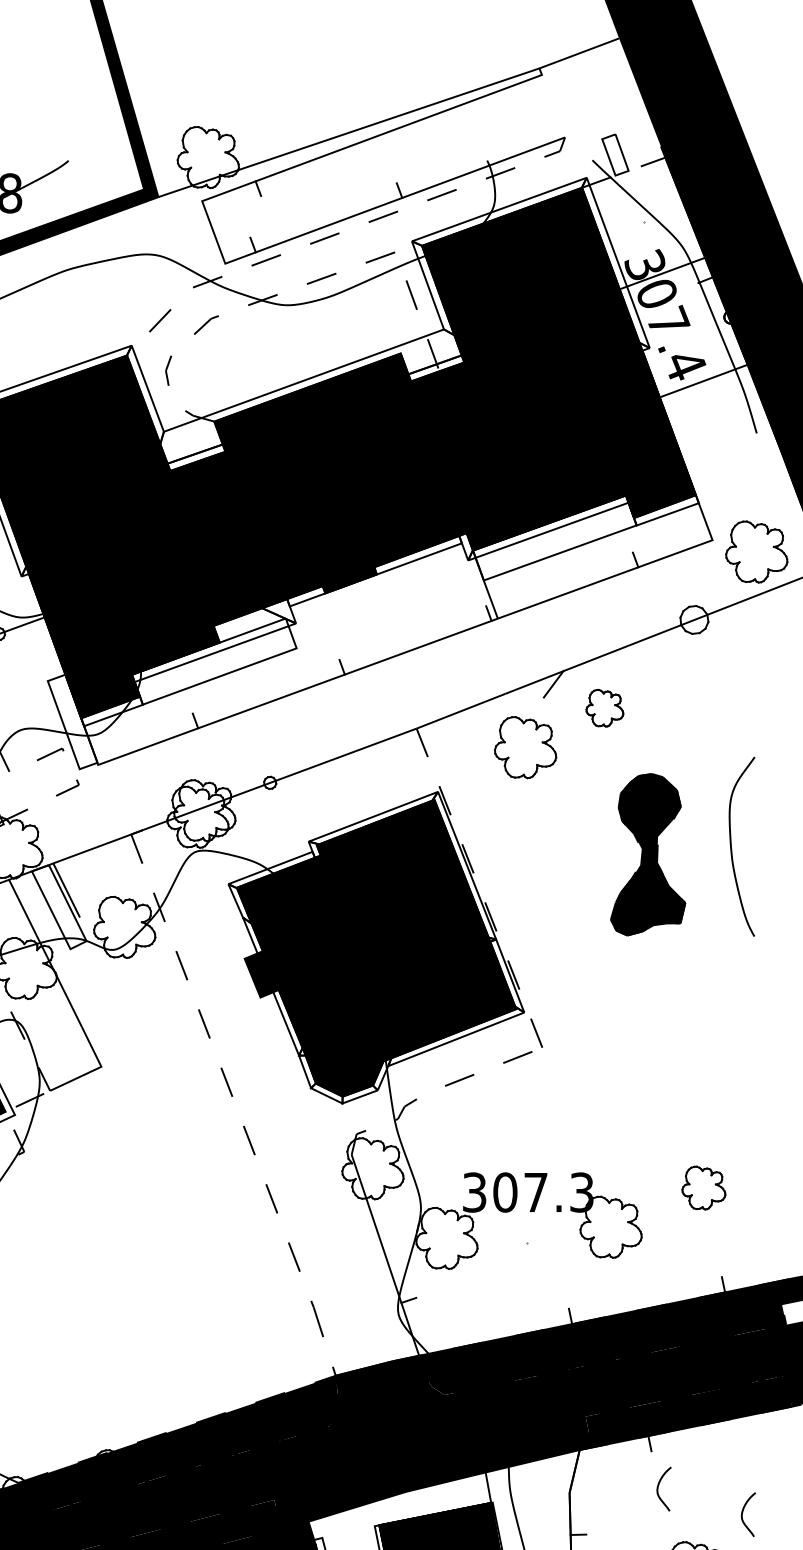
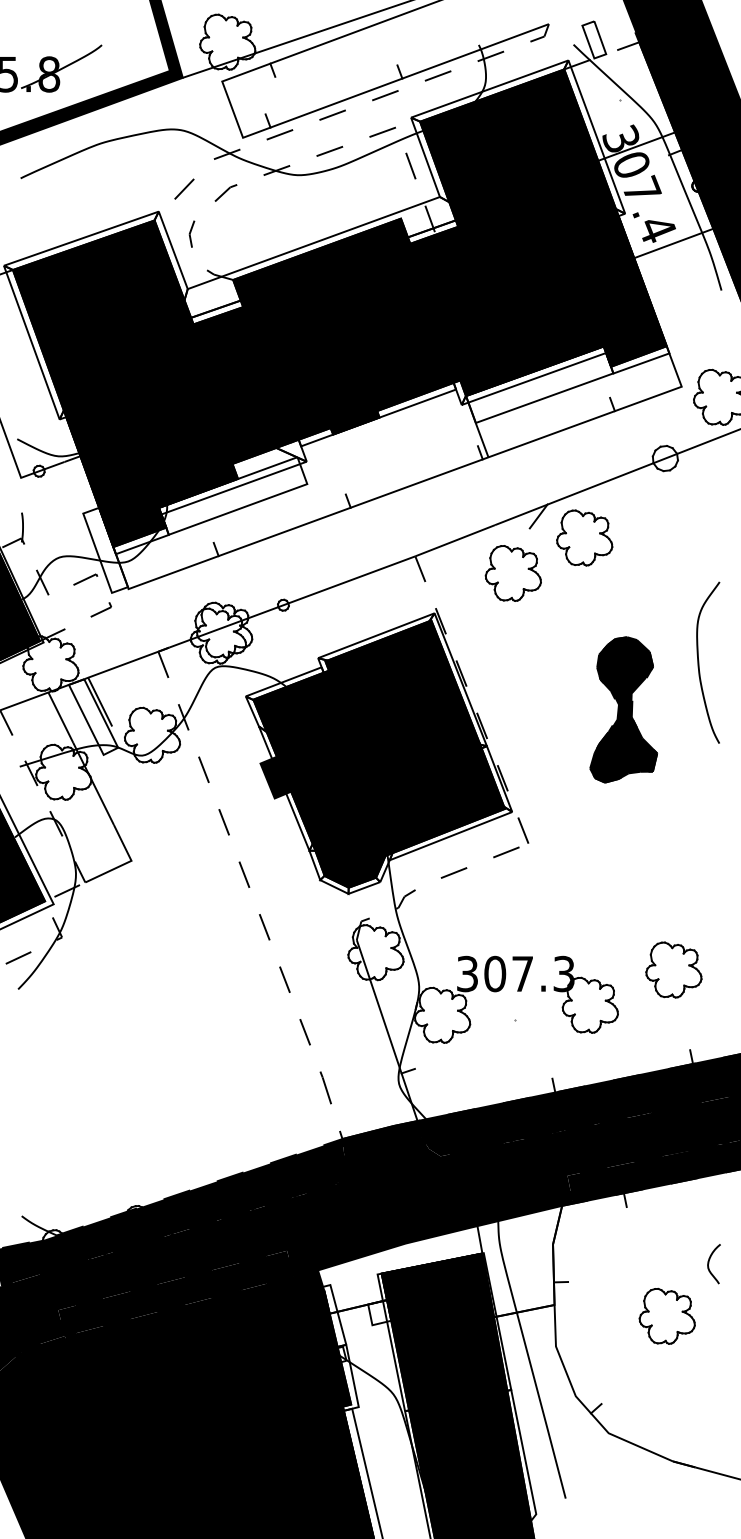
part: (604, 707) -> (584, 537), size x1.67
part: (647, 854) -> (623, 709), moved
part: (703, 1187) -> (673, 969), size x1.43
curve: (658, 1488) -> (633, 1240), removed

